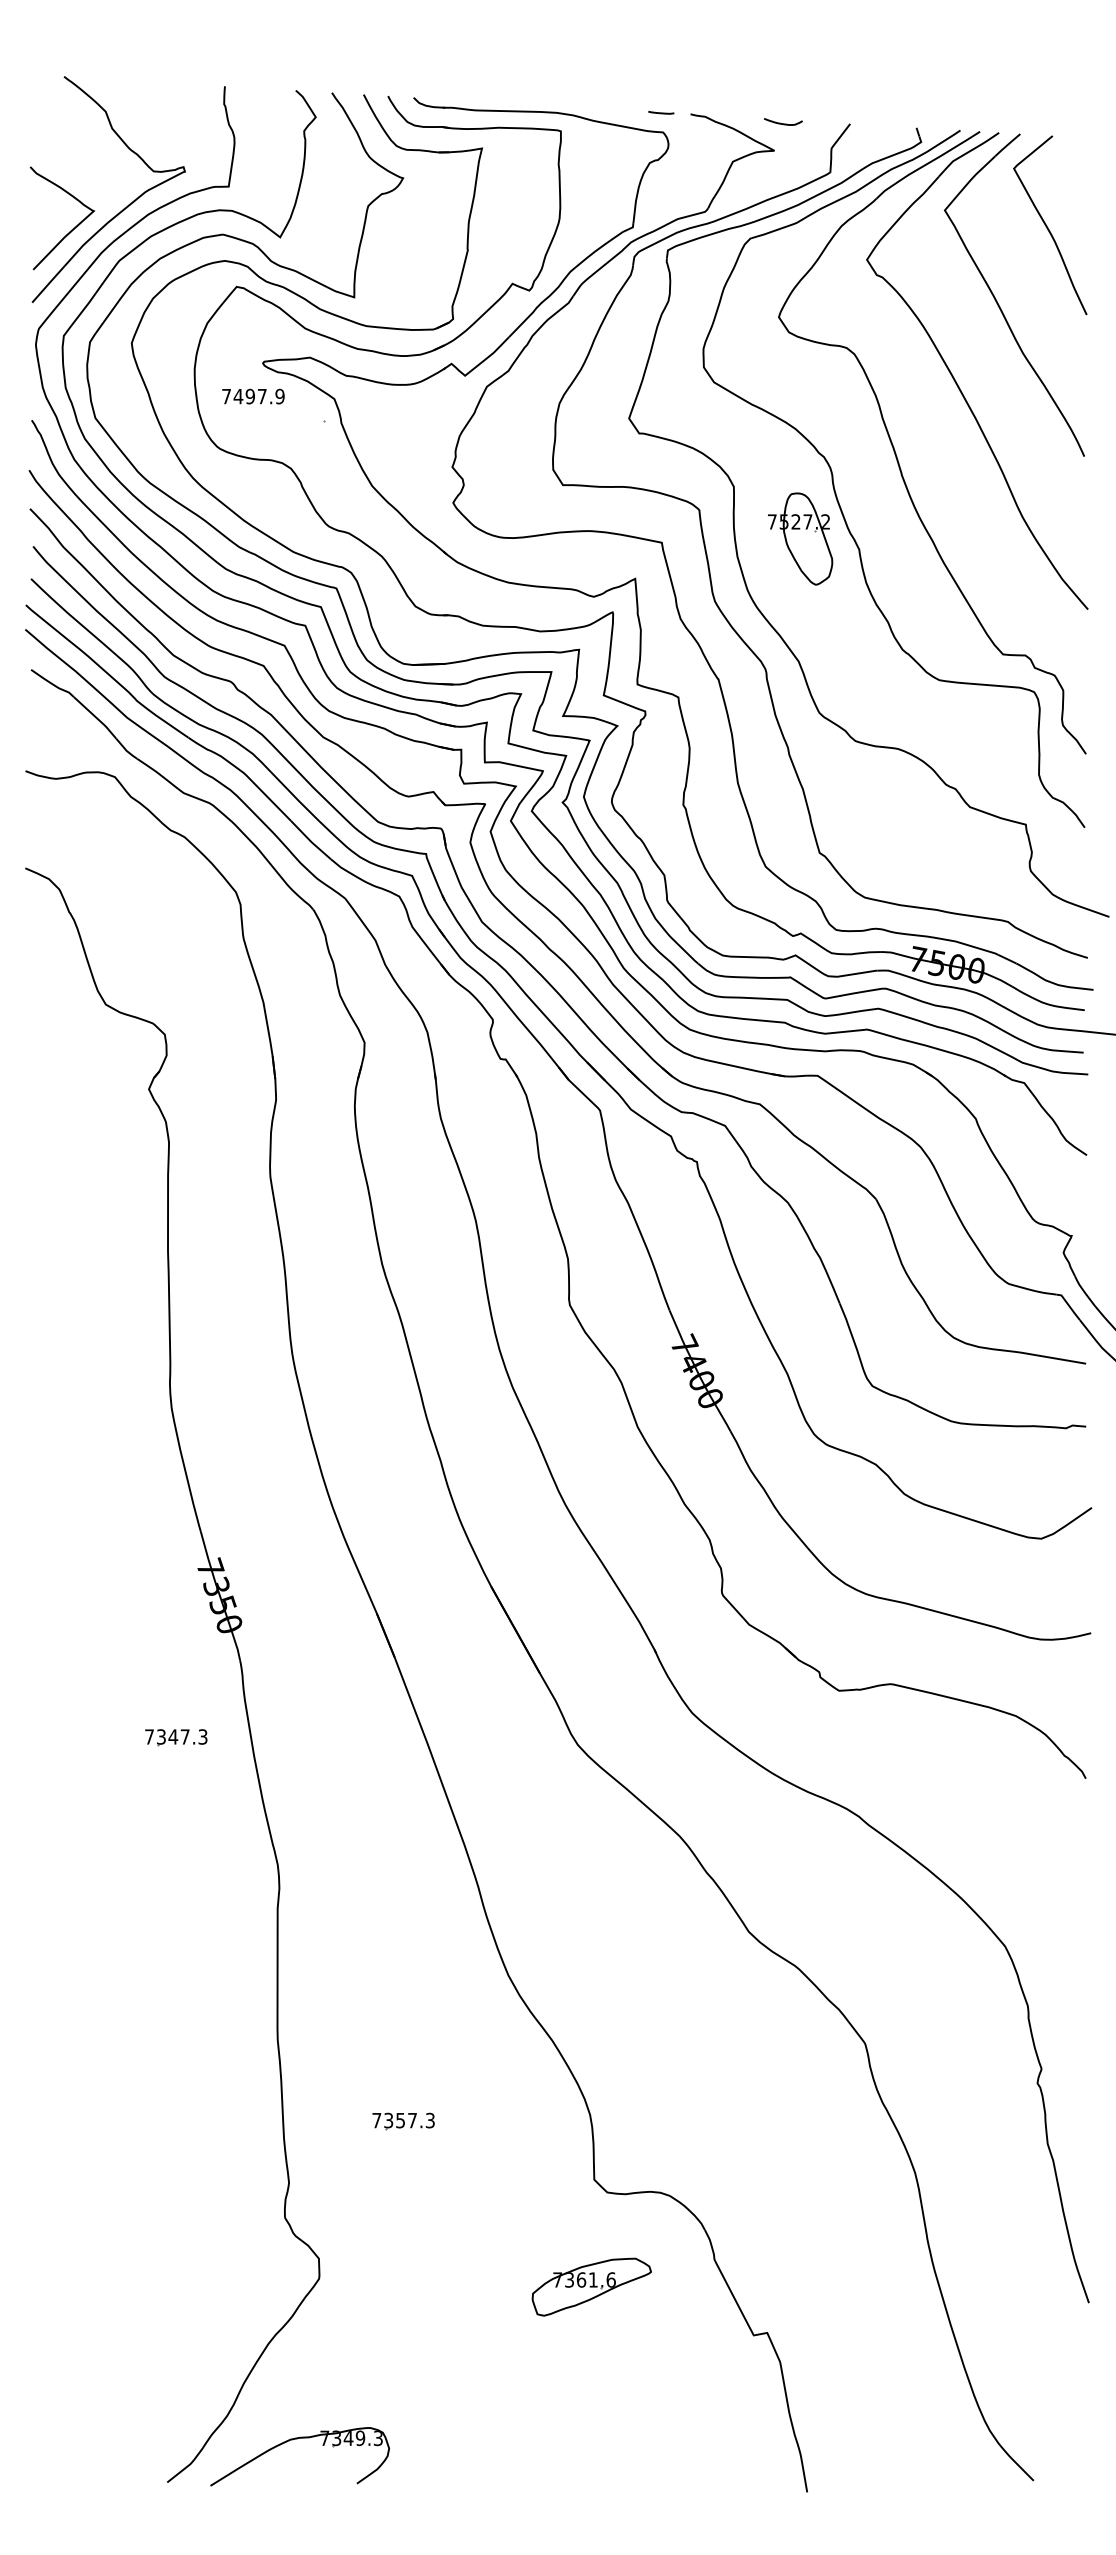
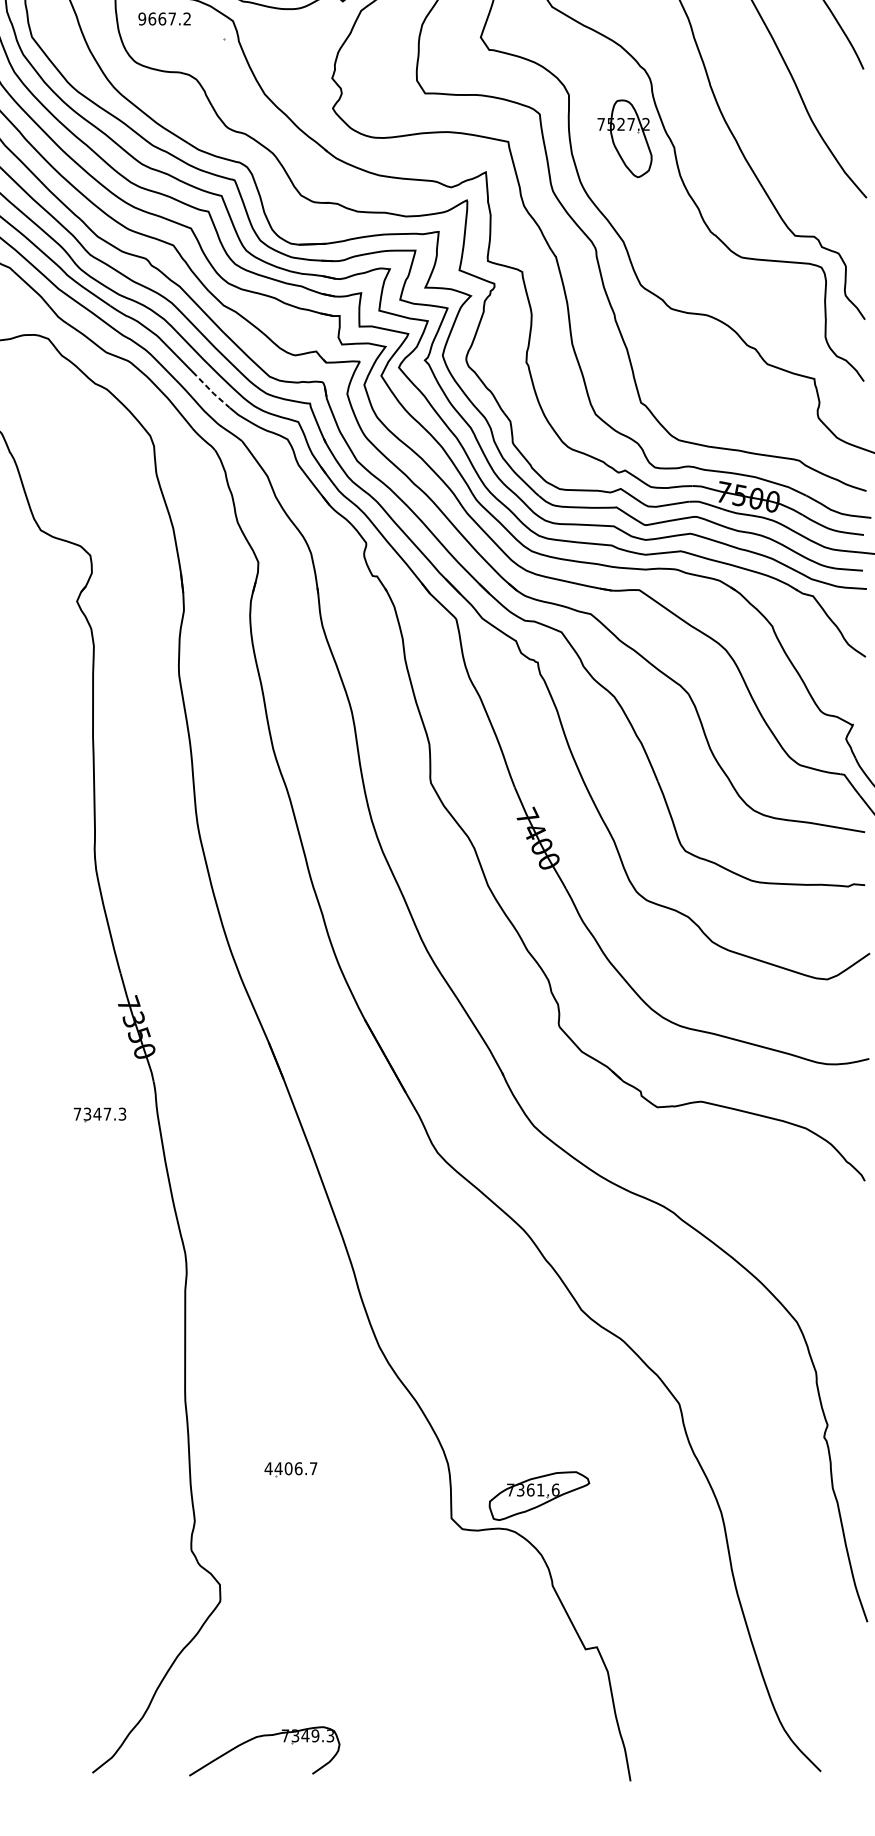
text: (252, 396) -> (164, 18), 7497.9 -> 9667.2
line: (310, 841) -> (212, 393), solid -> dashed
part: (176, 1737) -> (100, 1114), moved
text: (402, 2120) -> (290, 1468), 7357.3 -> 4406.7
part: (591, 2286) -> (539, 1495), moved
part: (297, 2439) -> (262, 1736), moved

